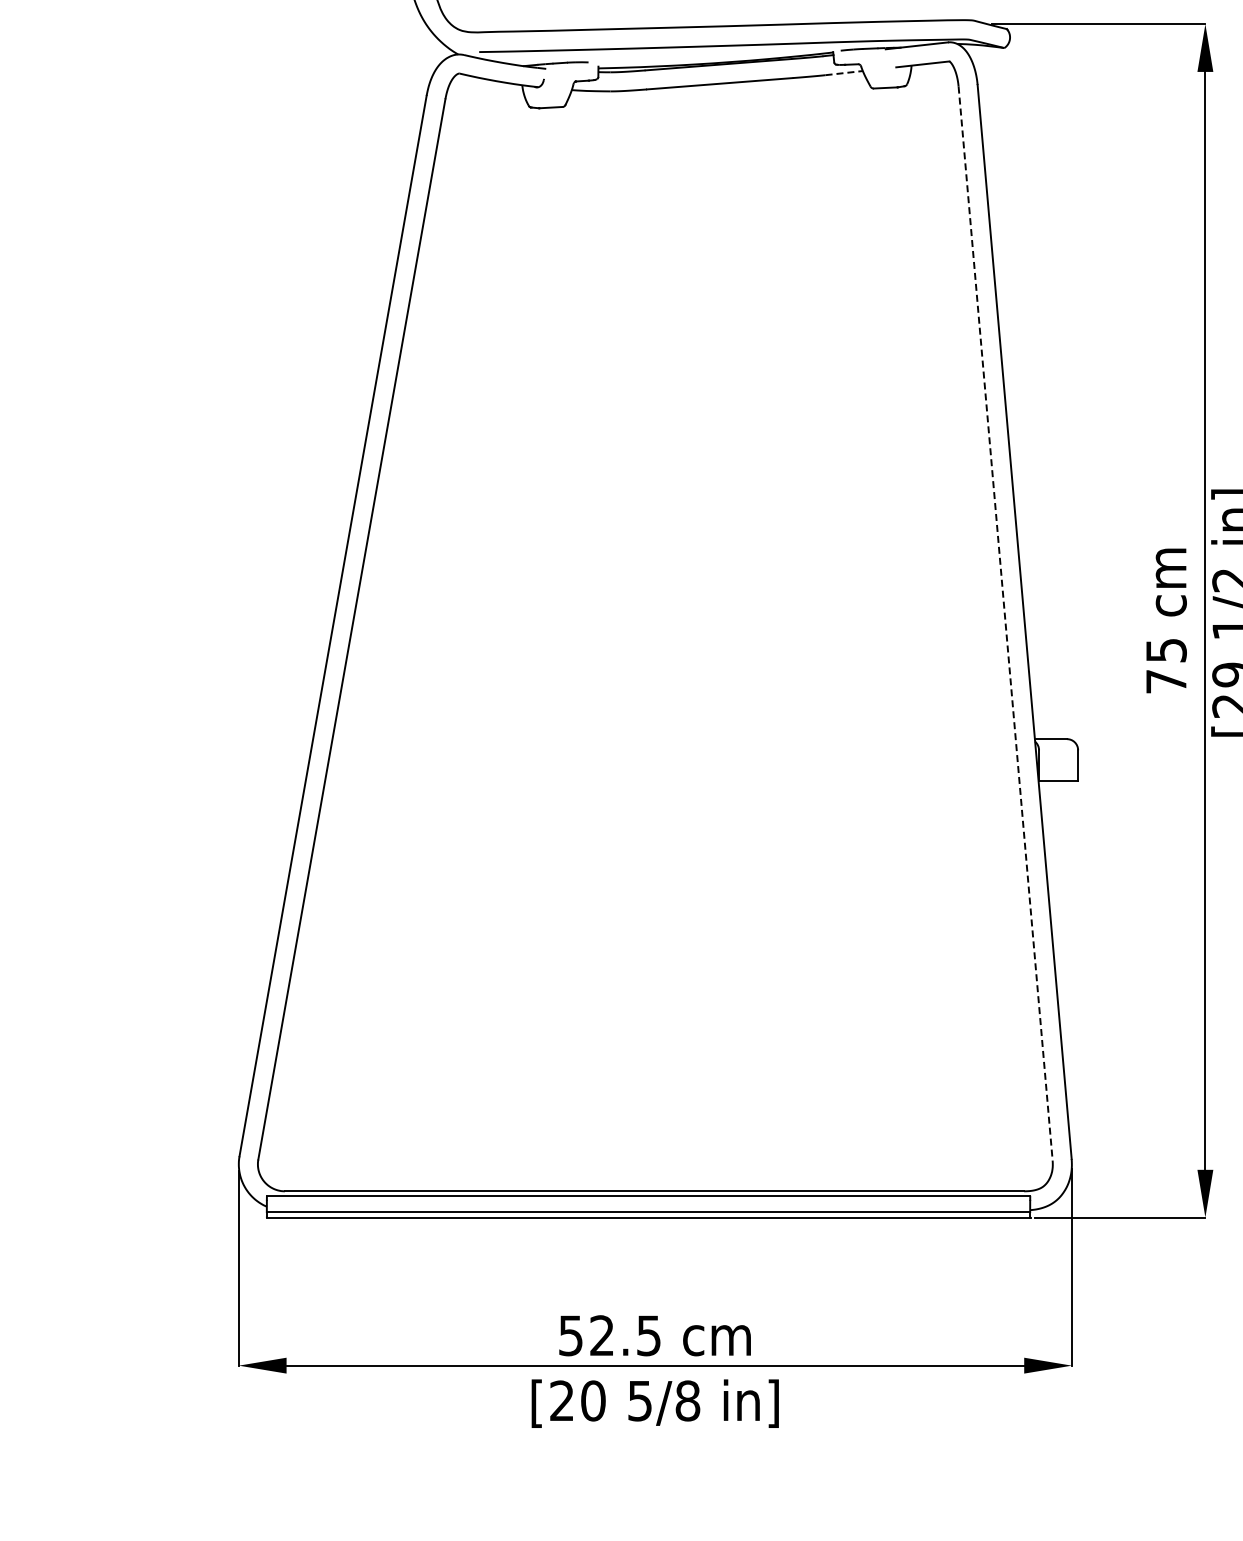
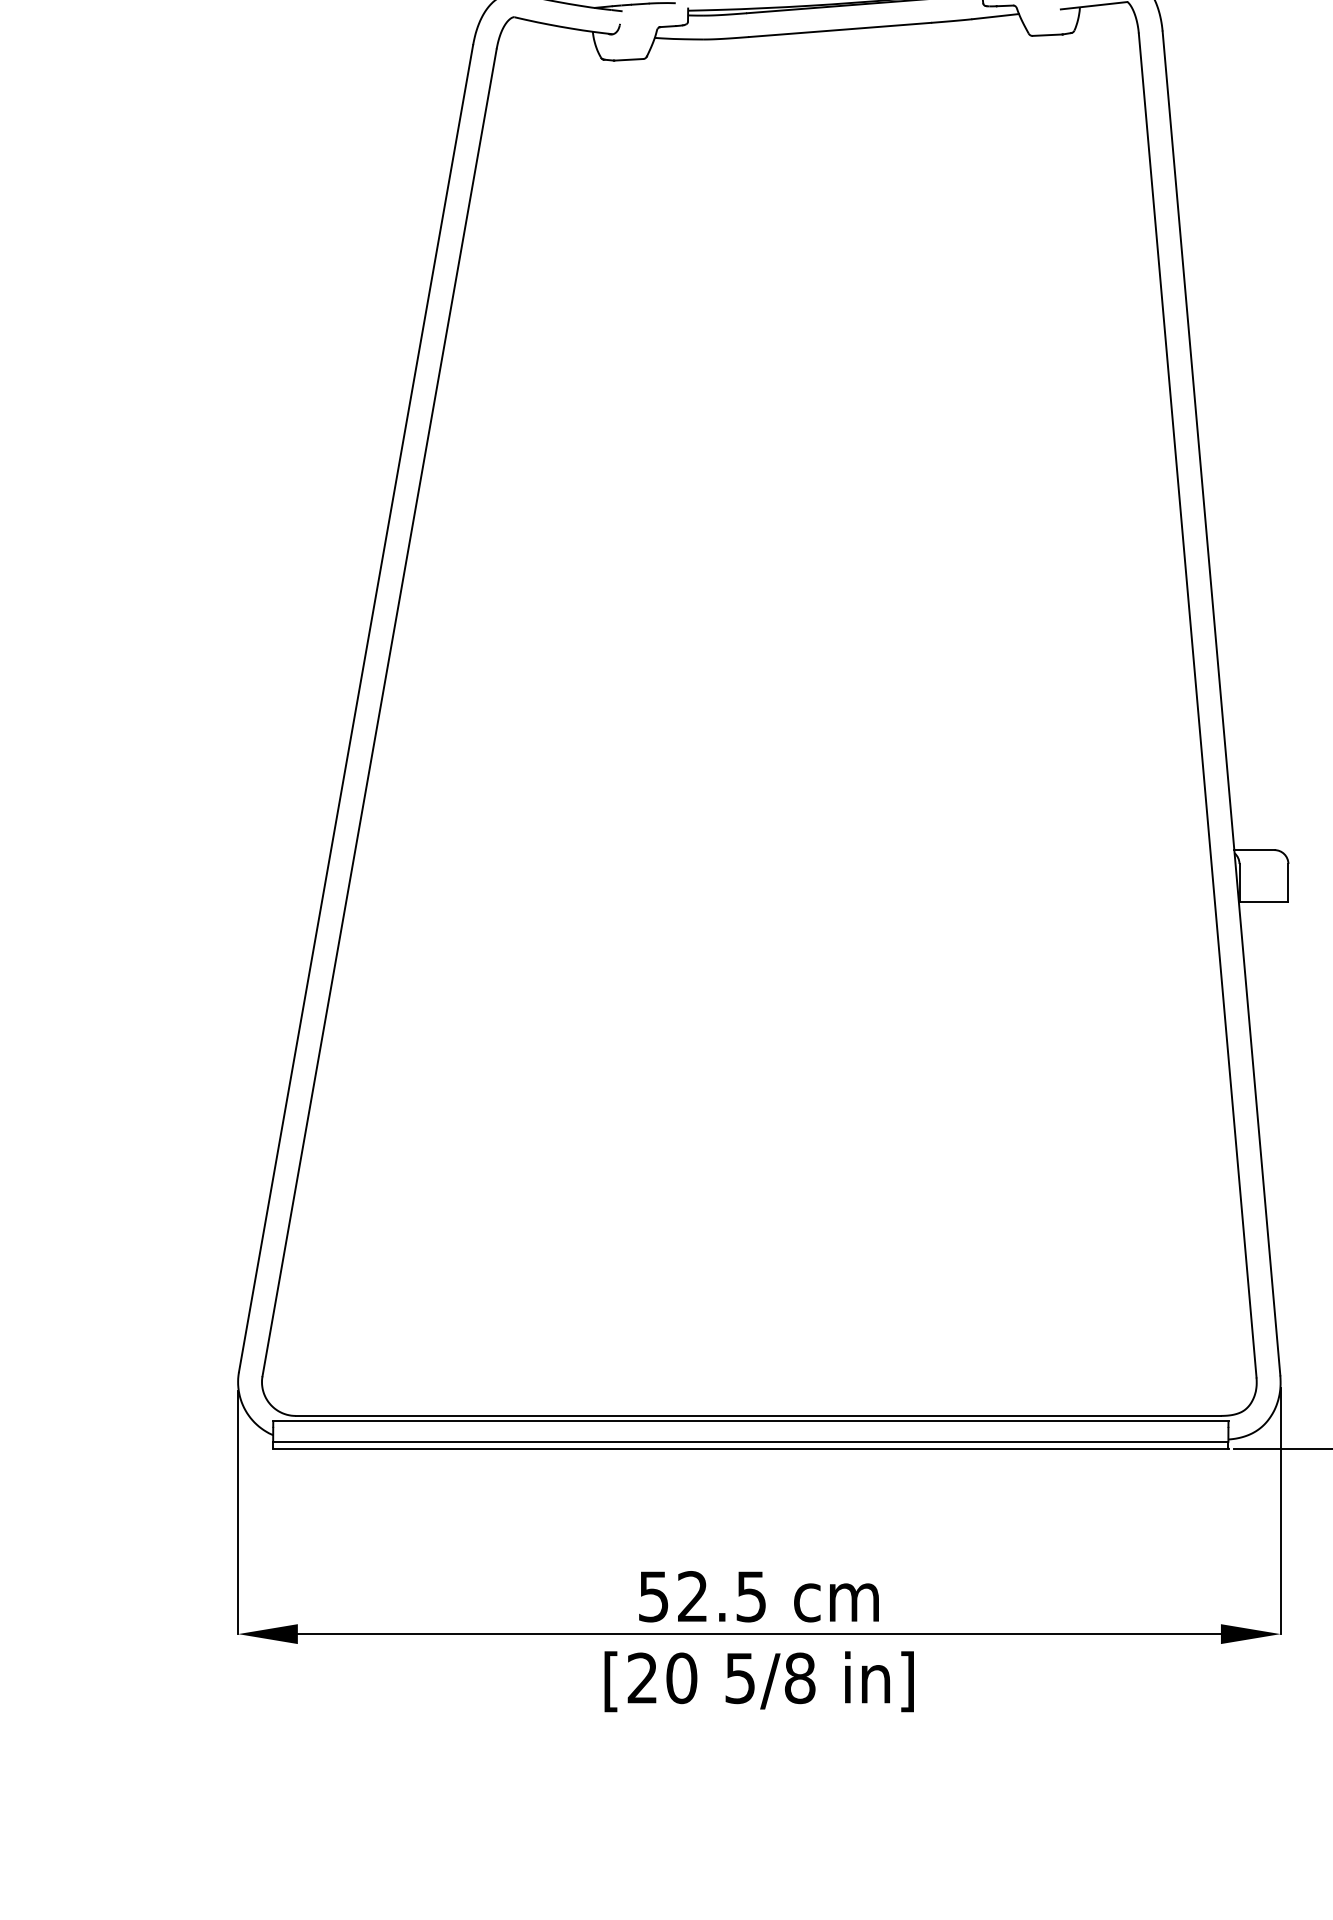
line: (844, 73) -> (996, 17), dashed -> solid
line: (1005, 624) -> (1197, 706), dashed -> solid

